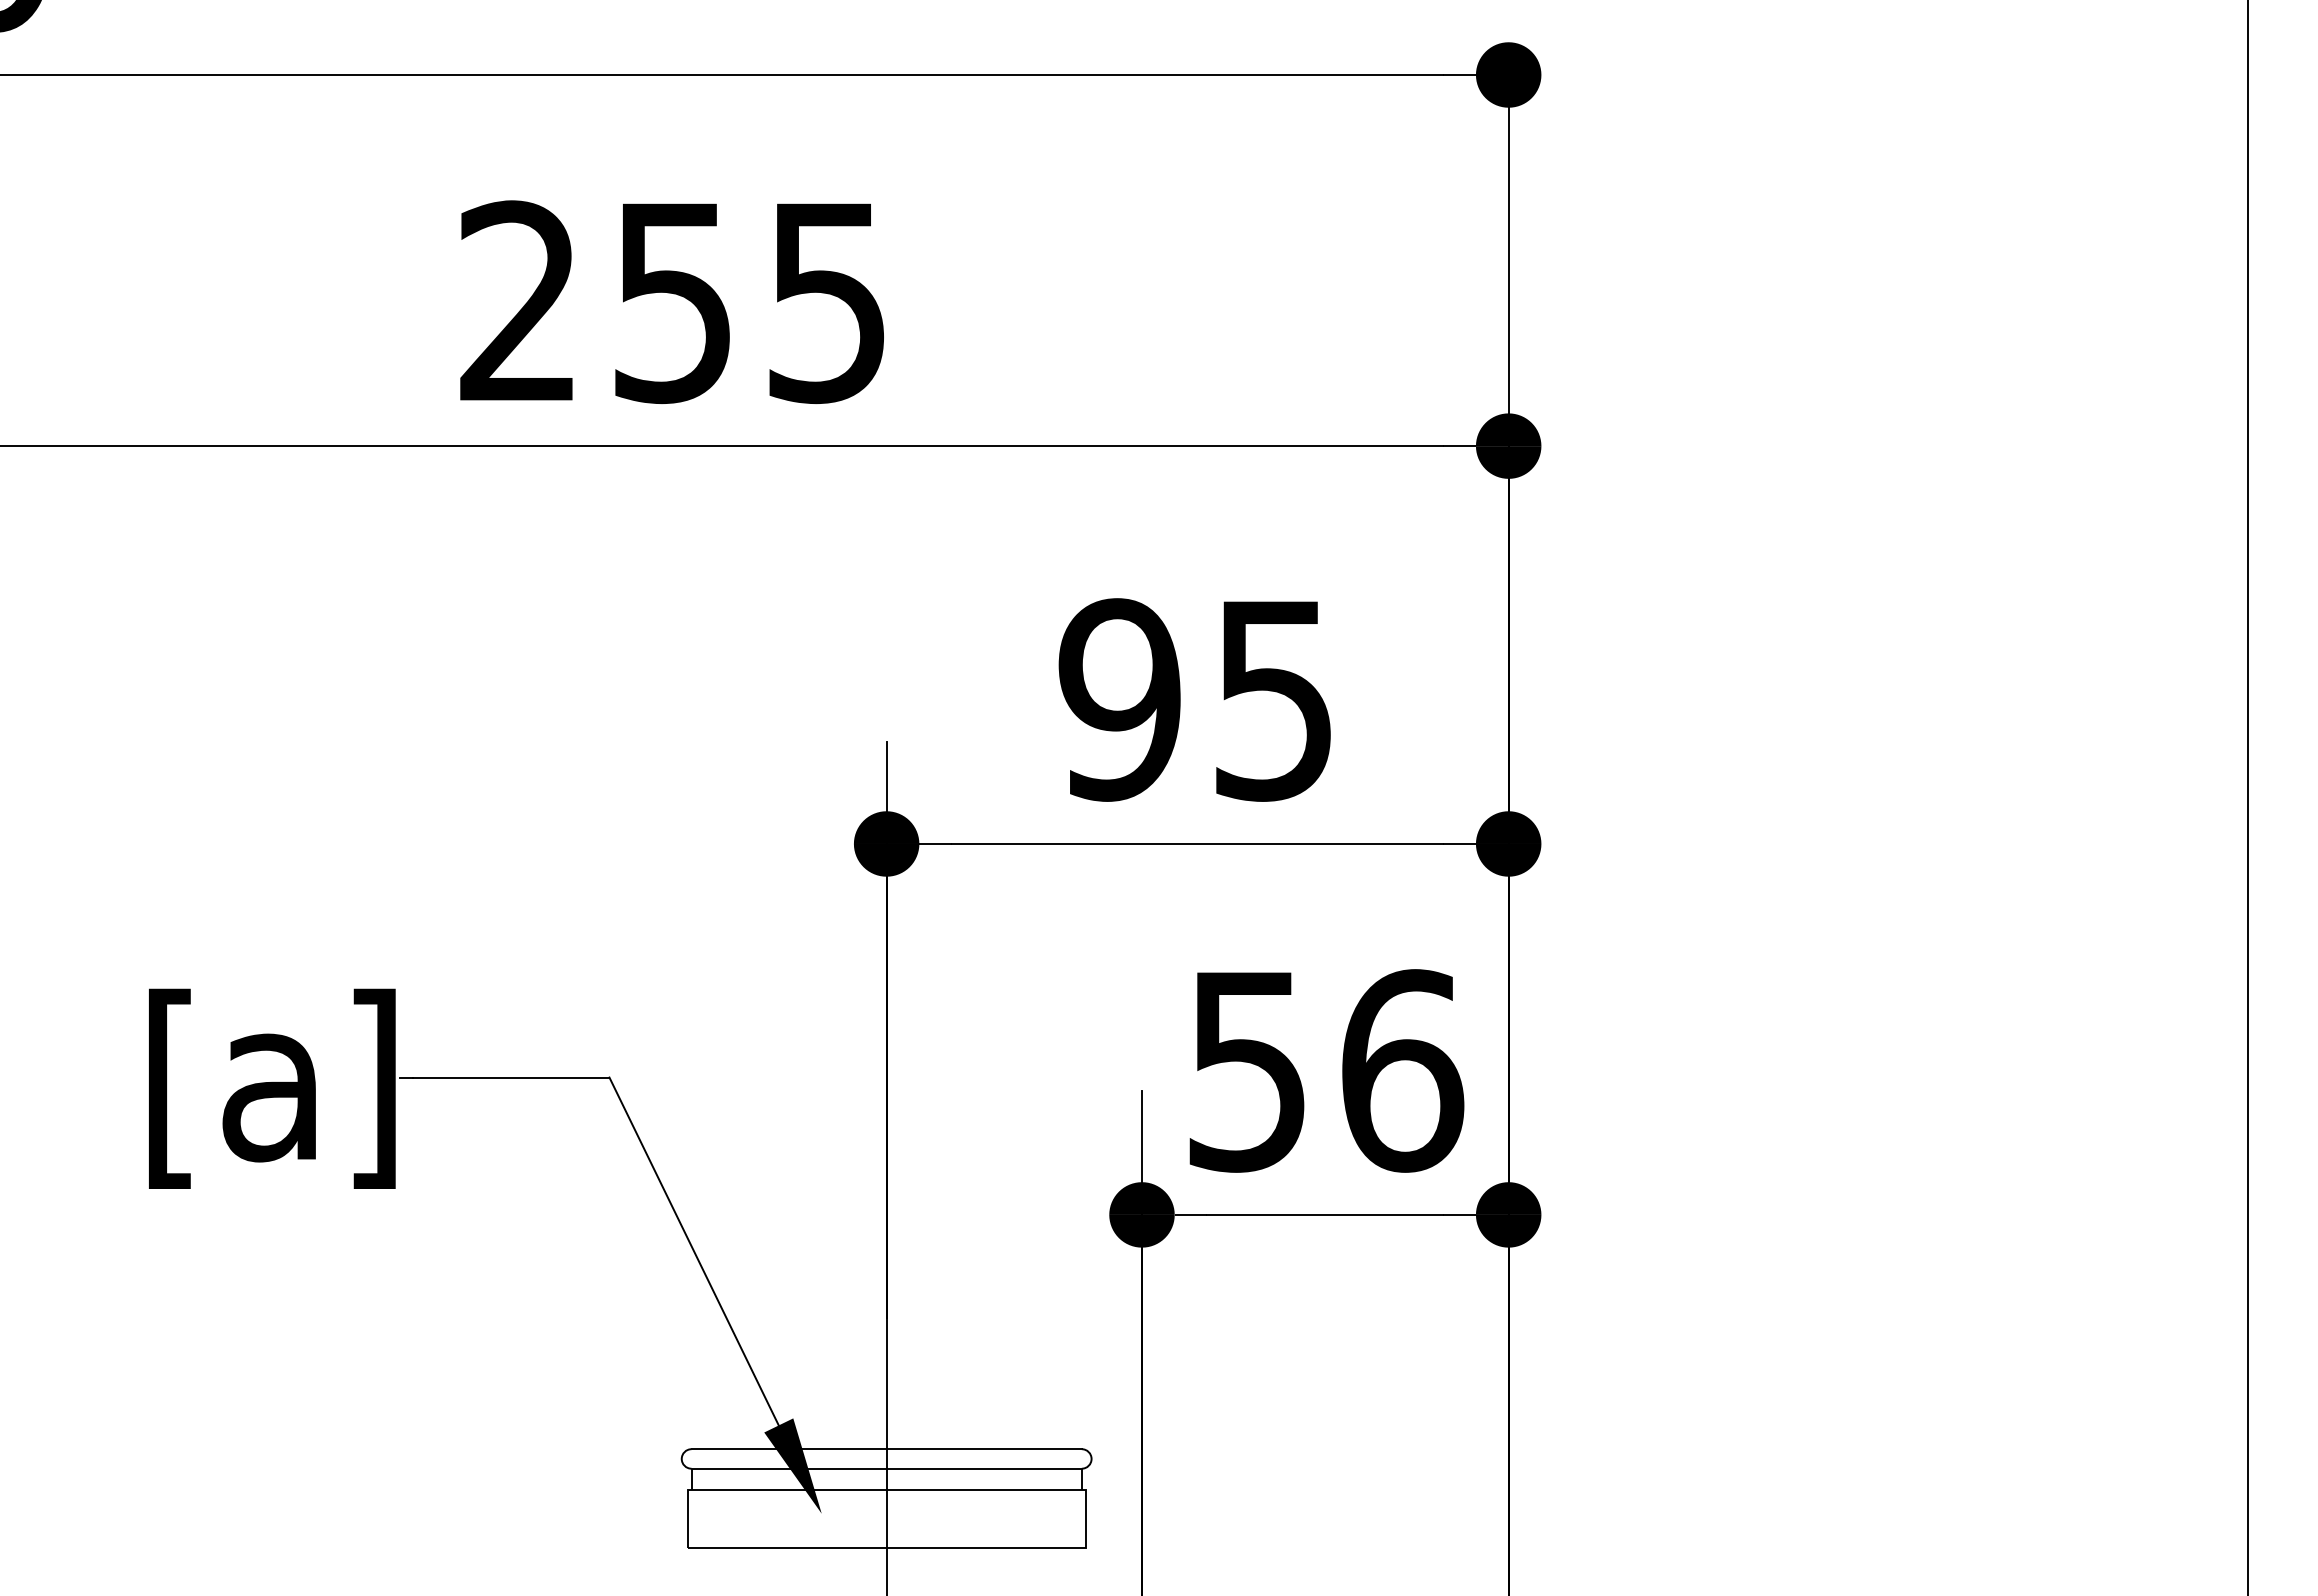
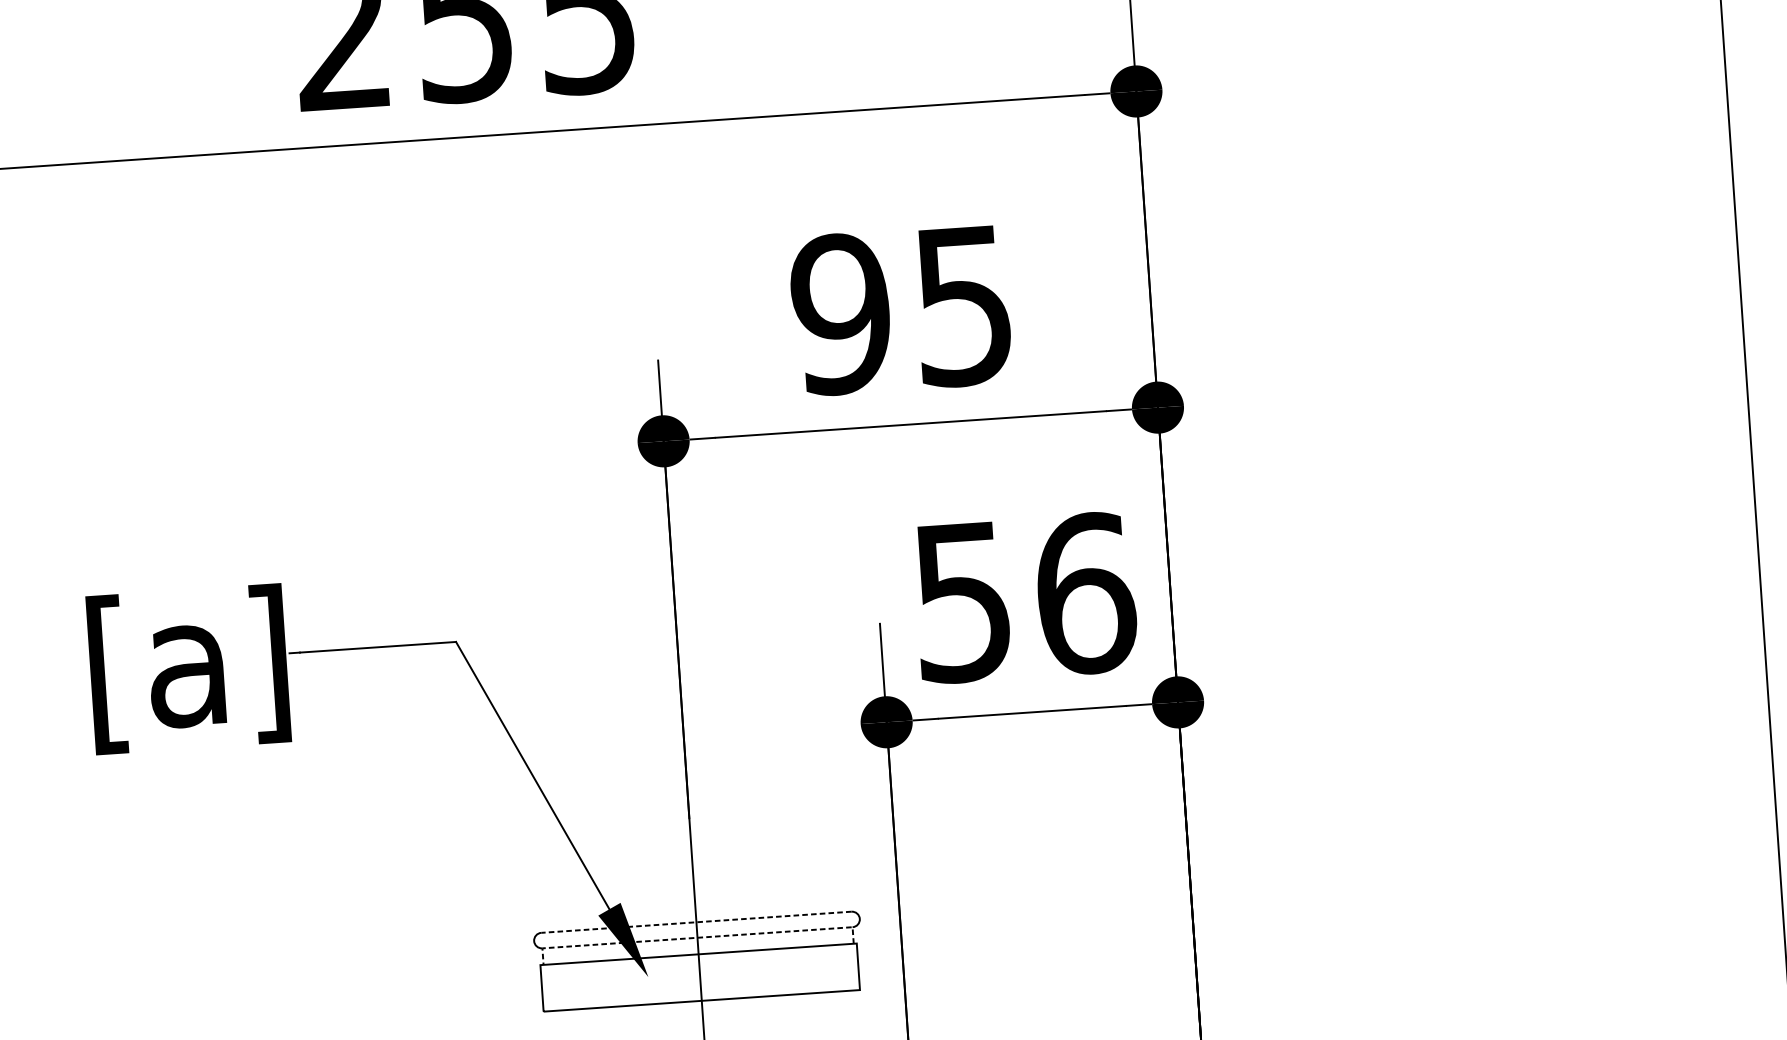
line: (886, 1449) -> (696, 922), solid -> dashed
line: (886, 1468) -> (697, 937), solid -> dashed

